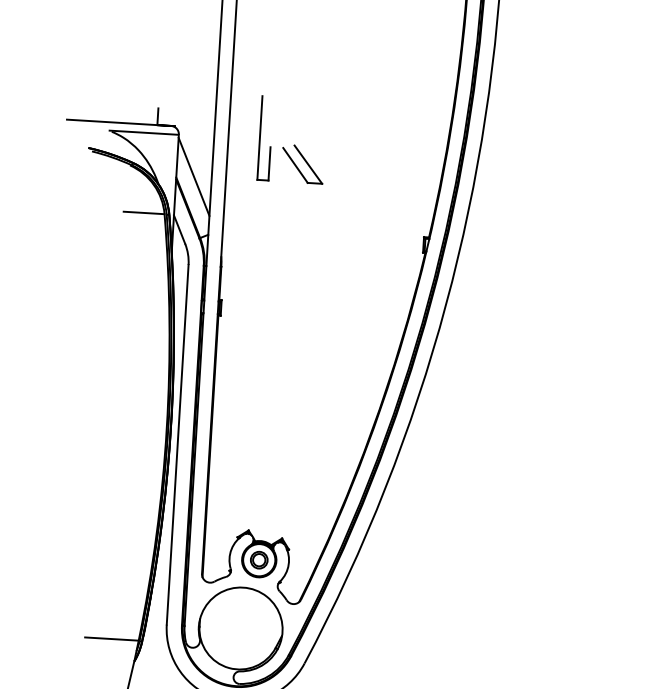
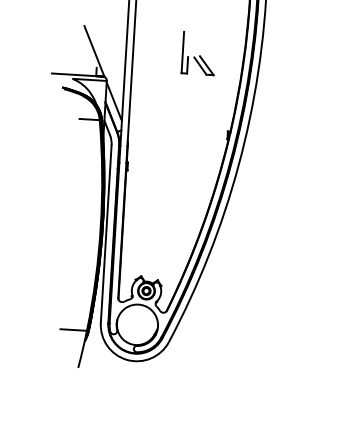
line: (153, 75) -> (94, 51), added
part: (289, 139) -> (197, 53), moved

